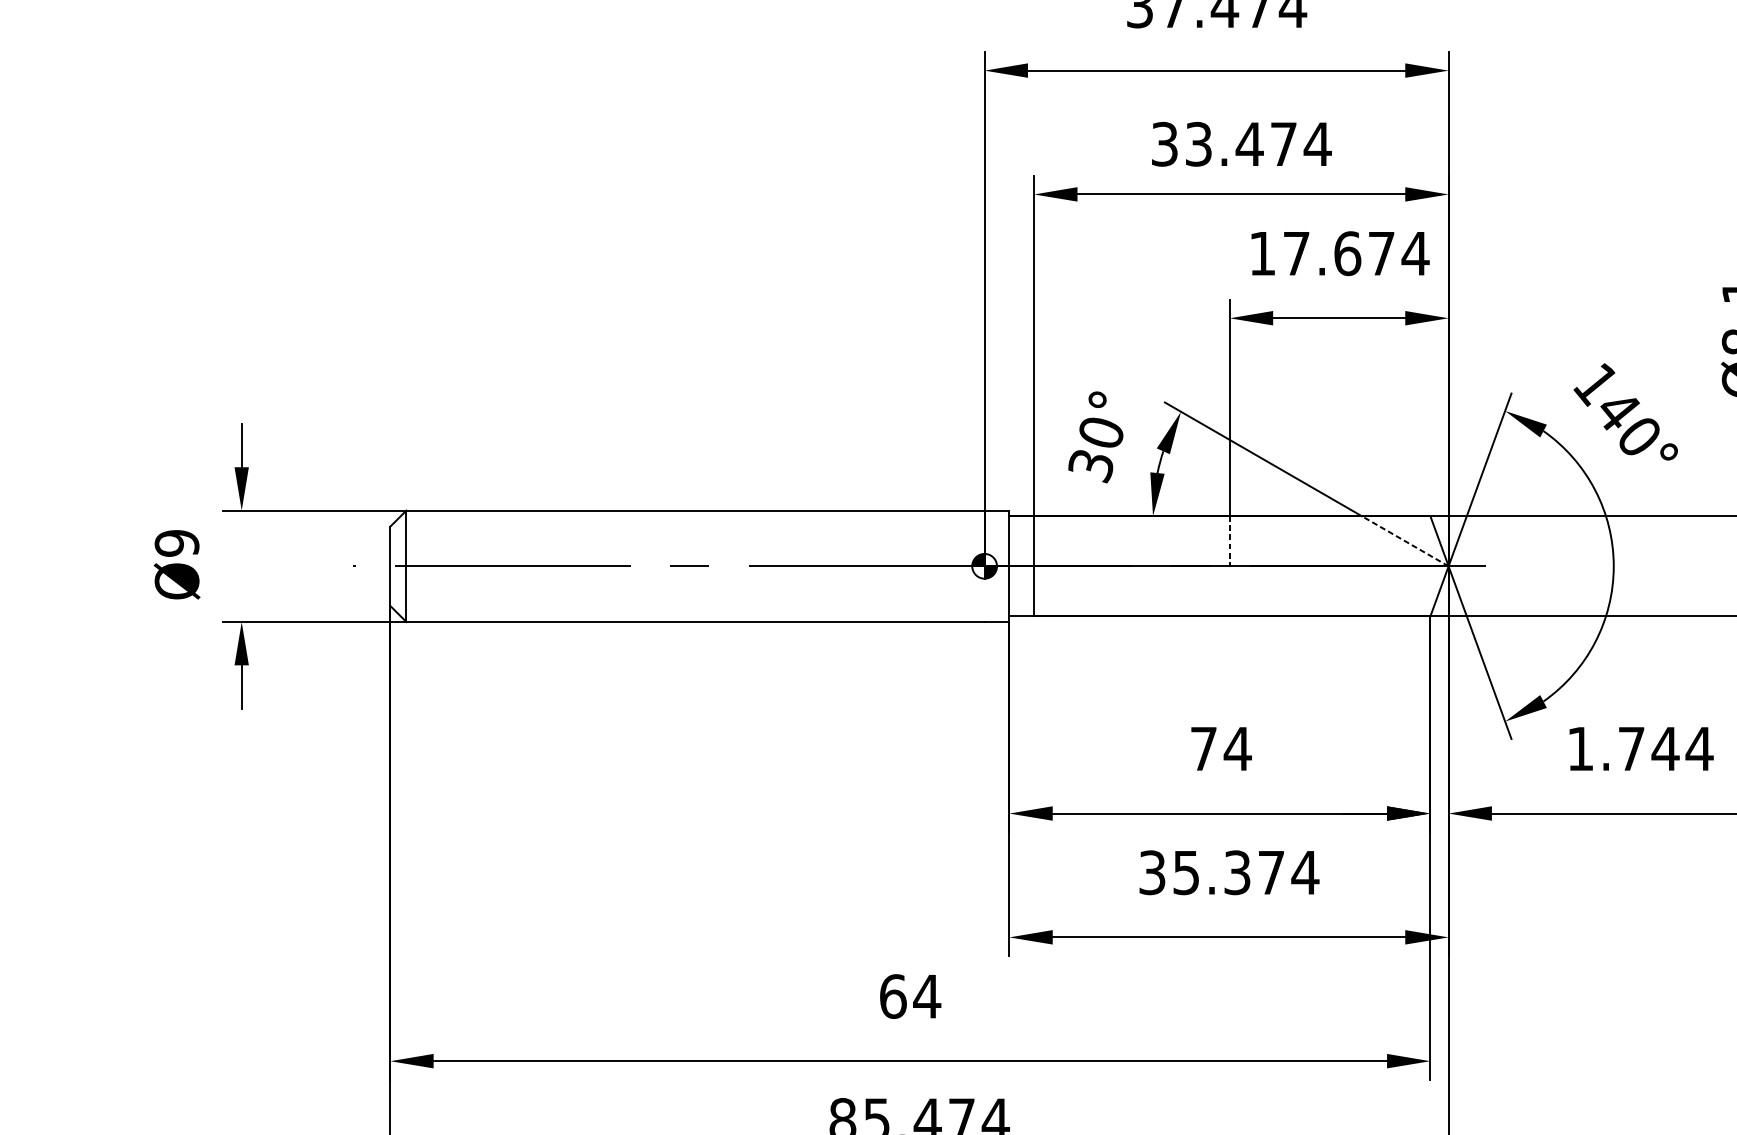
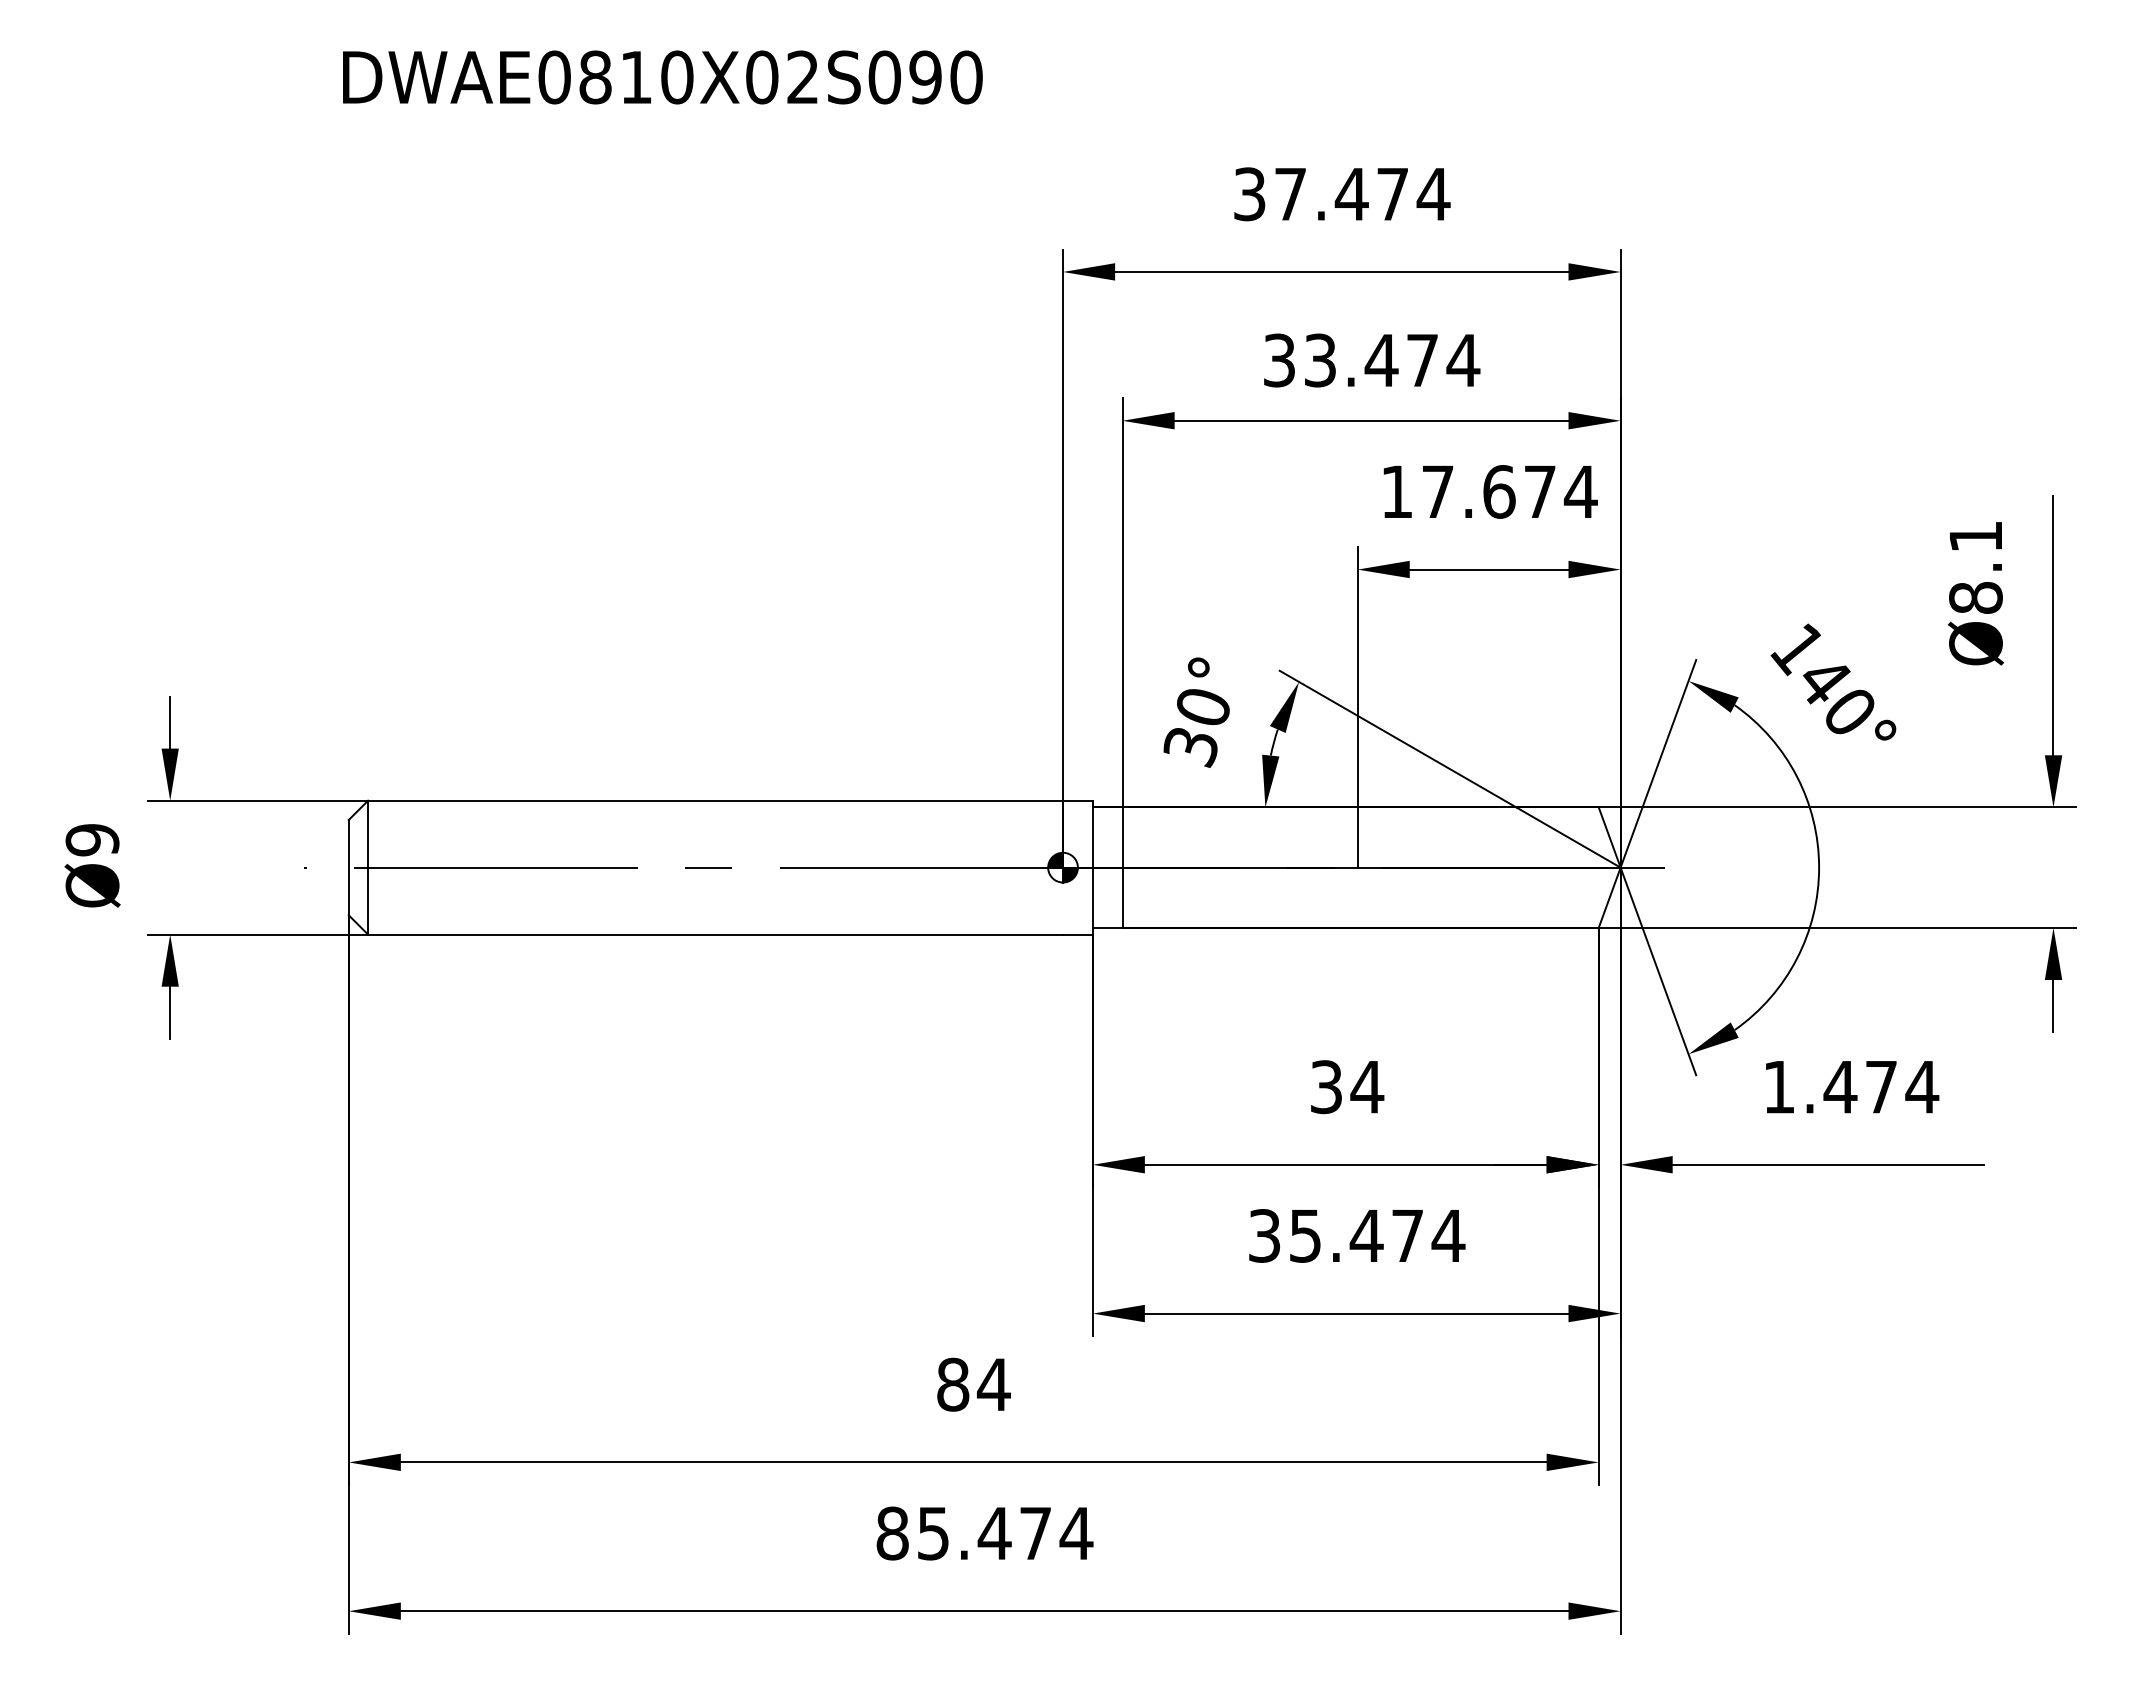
line: (1405, 541) -> (1568, 837), dashed -> solid
line: (1229, 542) -> (1357, 838), dashed -> solid
text: (1203, 749) -> (1326, 1087), 74 -> 34
text: (1648, 749) -> (1860, 1087), 1.744 -> 1.474
text: (1237, 872) -> (1366, 1235), 35.374 -> 35.474
text: (893, 996) -> (953, 1384), 64 -> 84

